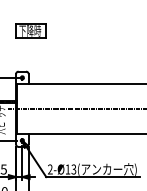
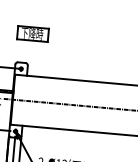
part: (30, 30) -> (32, 33), moved

